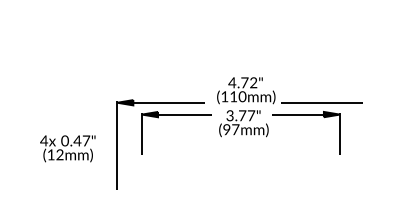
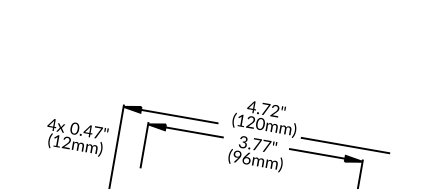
text: (233, 96) -> (250, 122), (110mm) -> (120mm)
text: (235, 129) -> (246, 158), (97mm) -> (96mm)
text: (67, 148) -> (76, 137), moved

